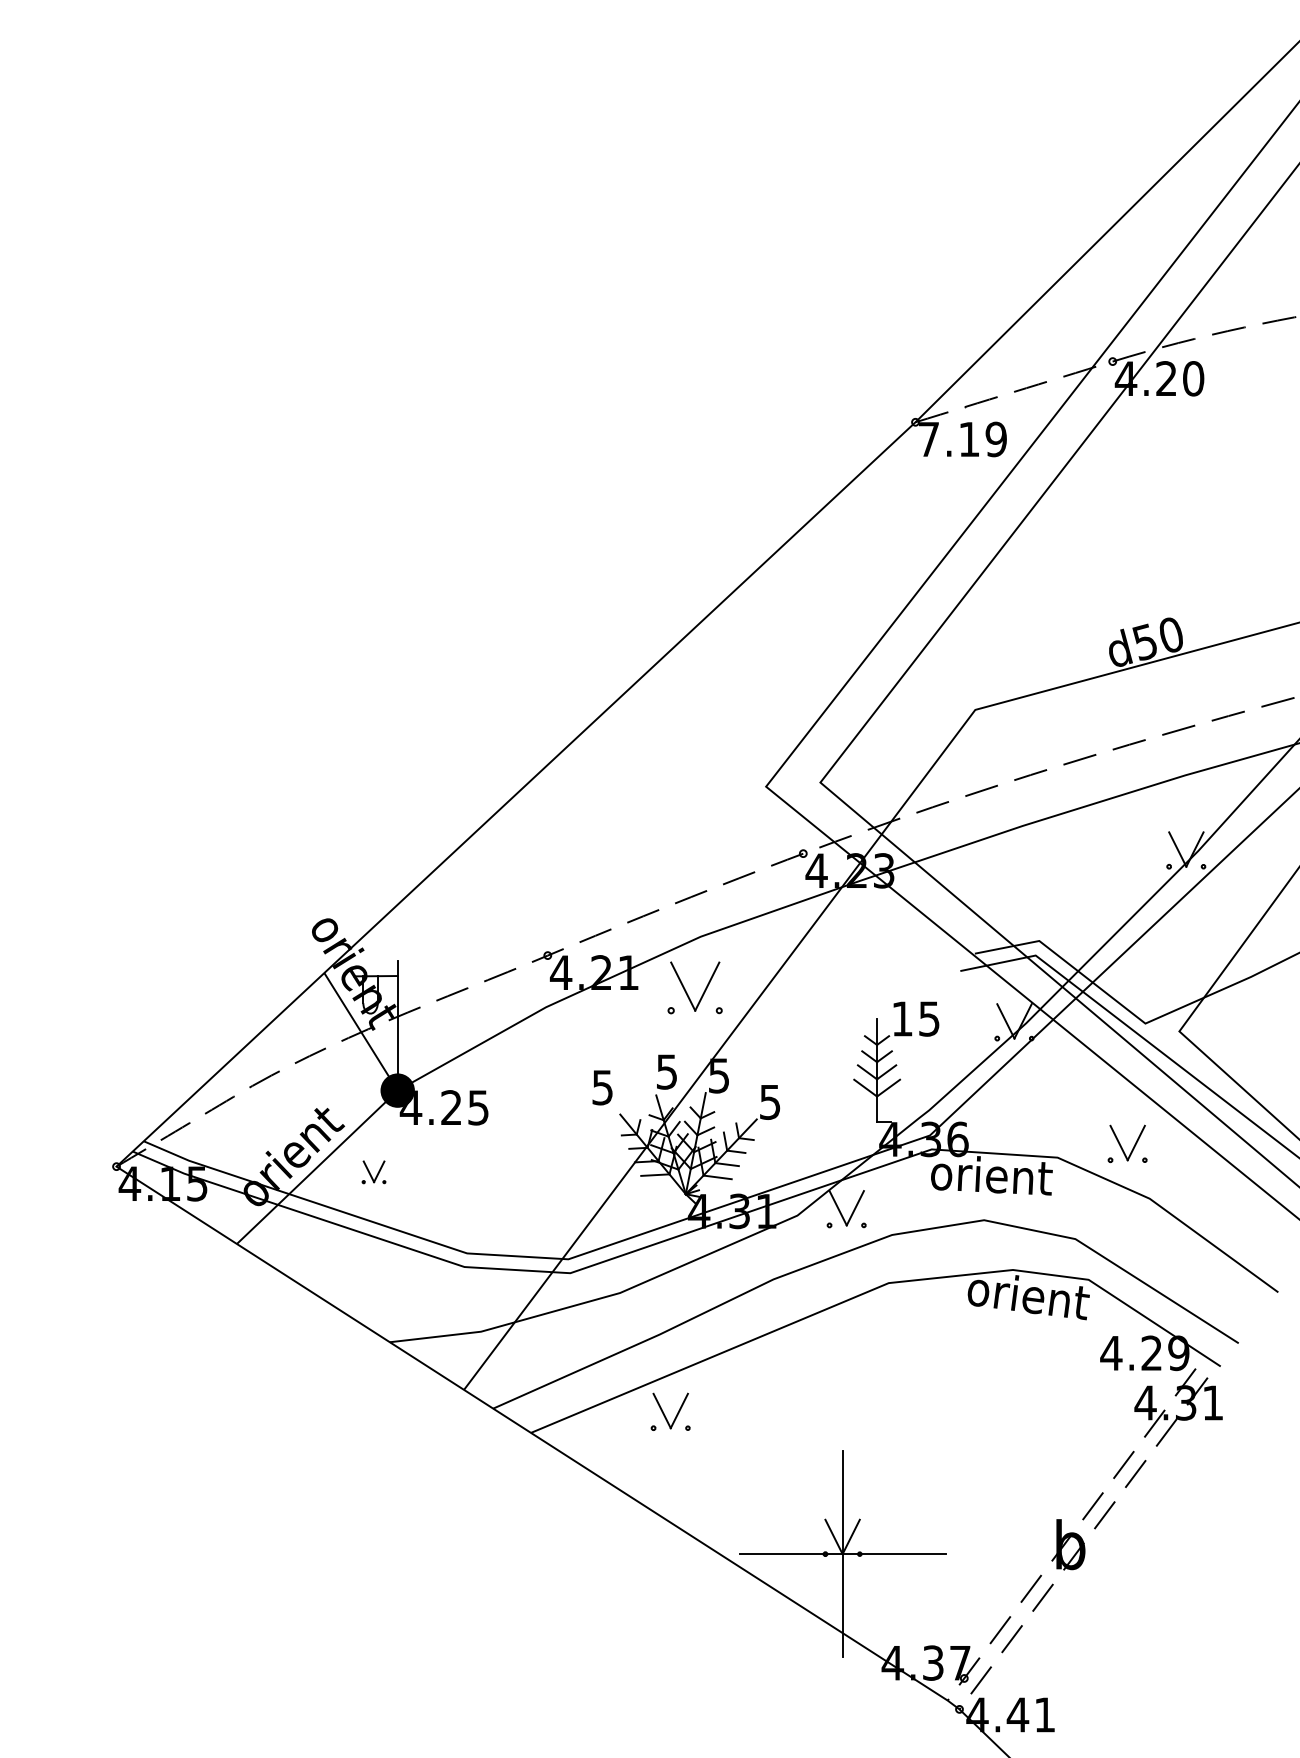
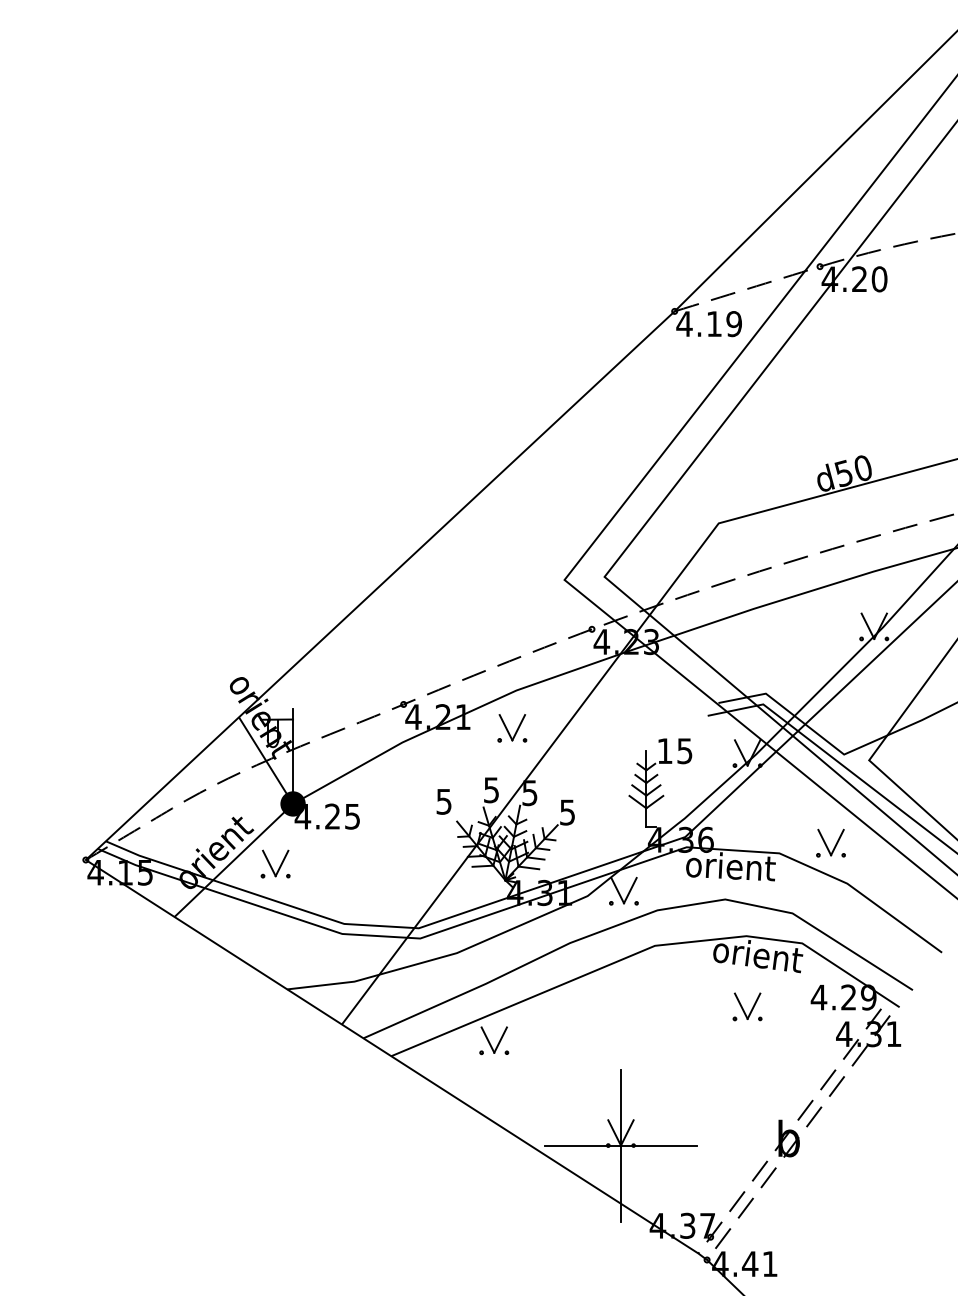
text: (928, 439) -> (684, 324), 7.19 -> 4.19
part: (695, 988) -> (512, 728), size x0.71
part: (373, 1172) -> (275, 864), size x1.67
part: (1008, 1367) -> (743, 1008), added

